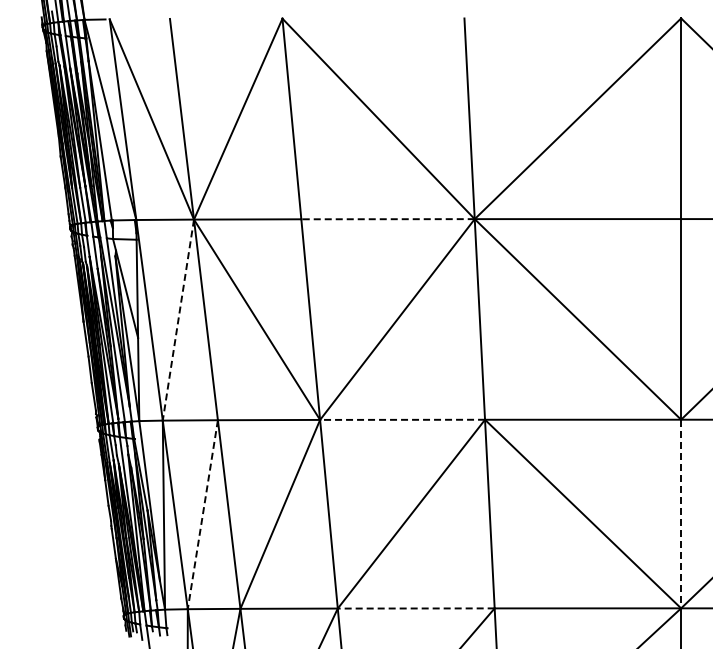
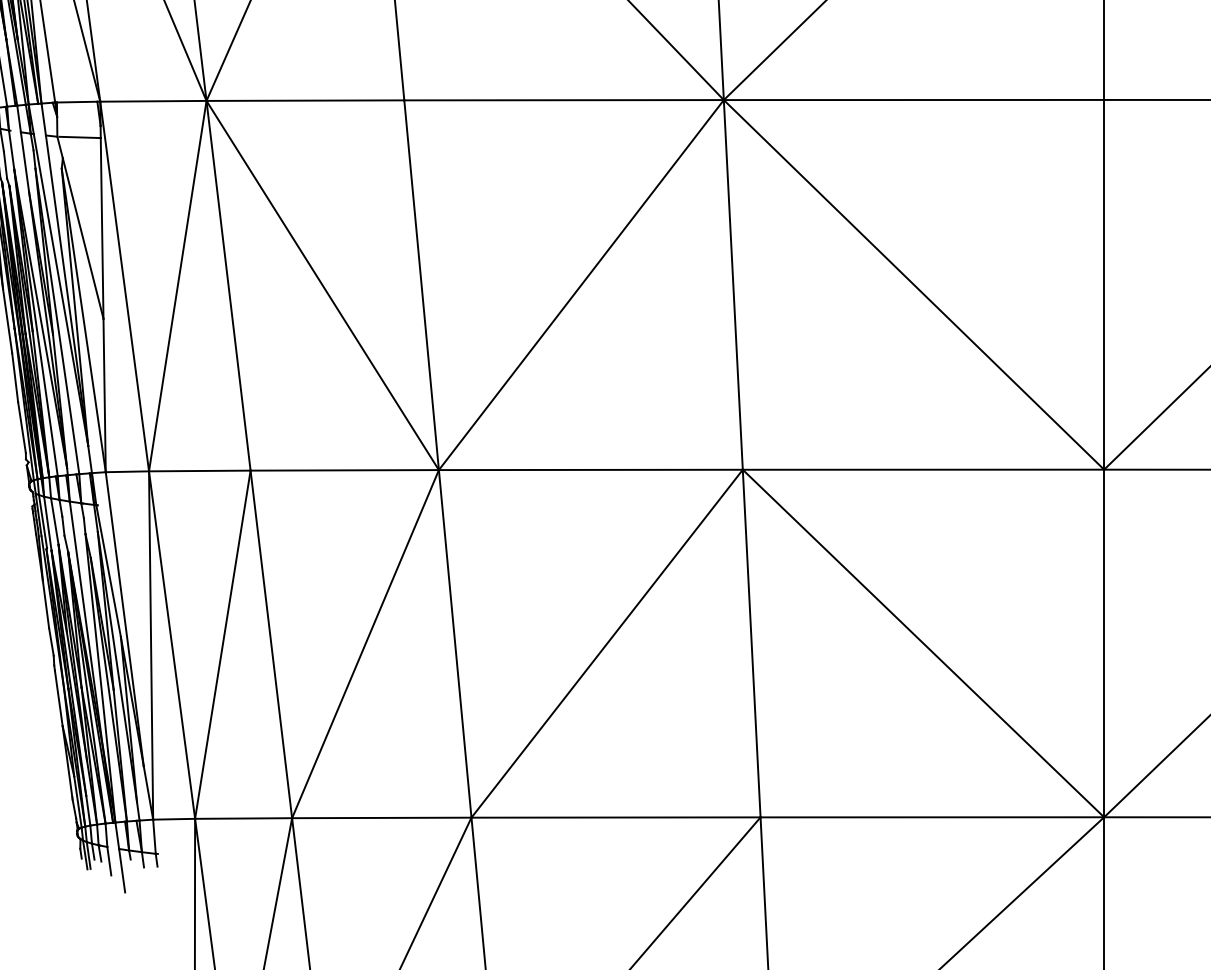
line: (388, 219) -> (564, 100), dashed -> solid
line: (178, 320) -> (177, 286), dashed -> solid
line: (402, 419) -> (590, 469), dashed -> solid
line: (202, 514) -> (222, 644), dashed -> solid
line: (681, 514) -> (1104, 644), dashed -> solid
line: (415, 608) -> (614, 817), dashed -> solid

